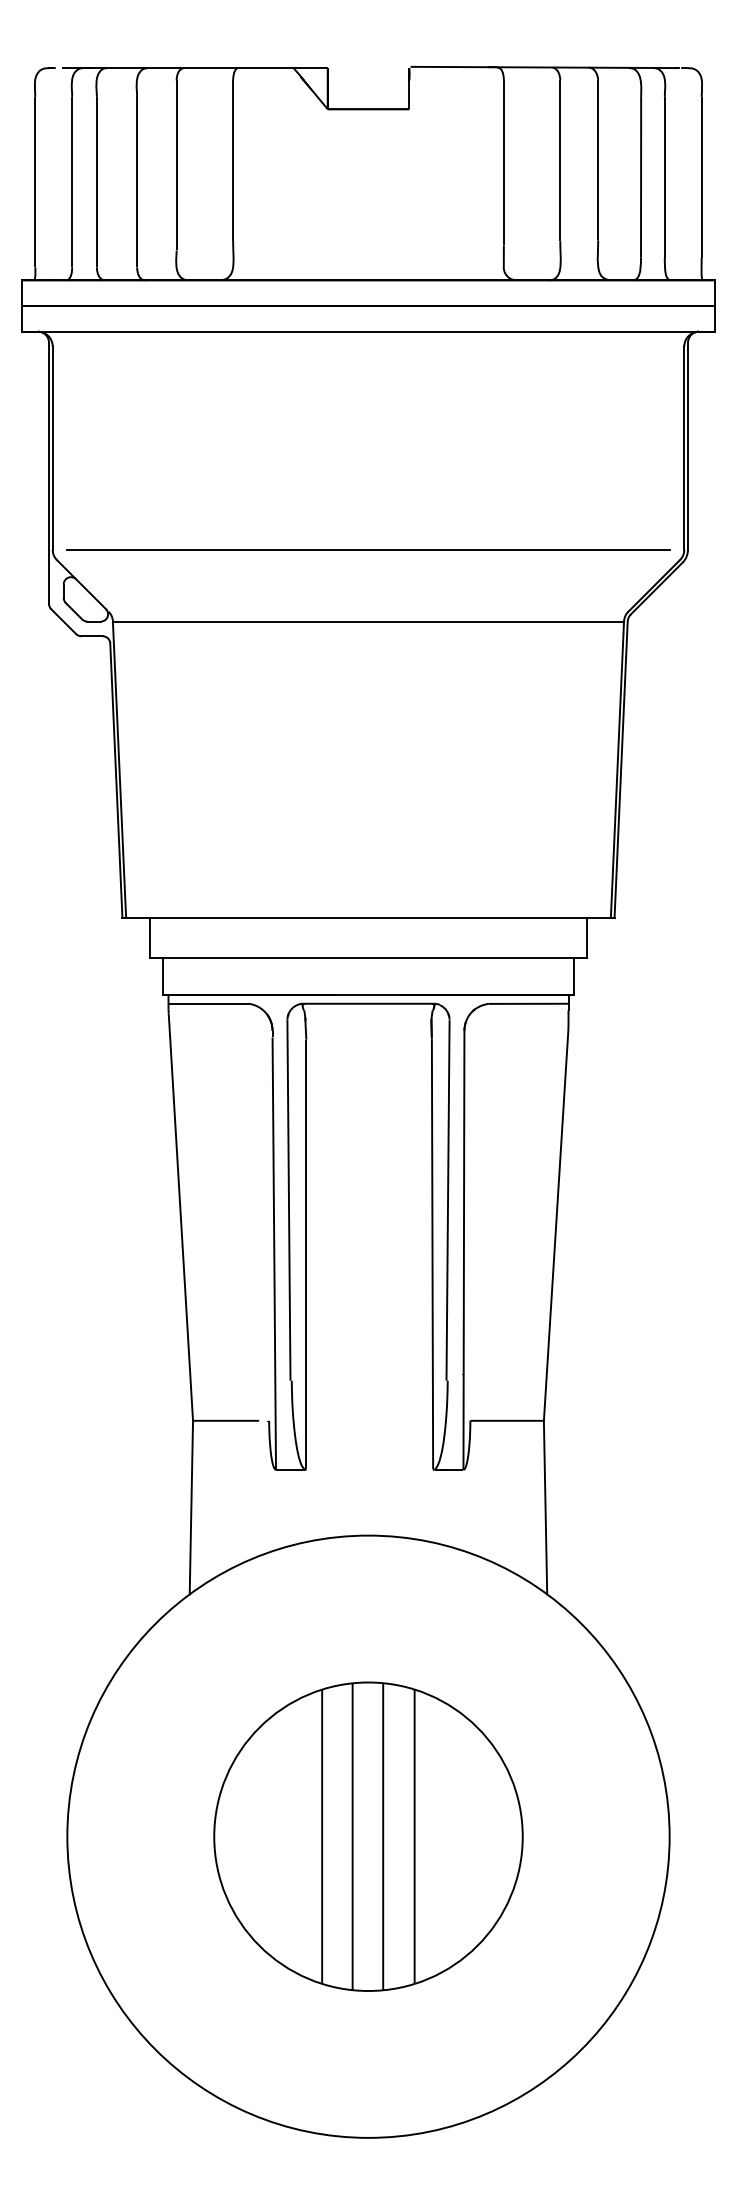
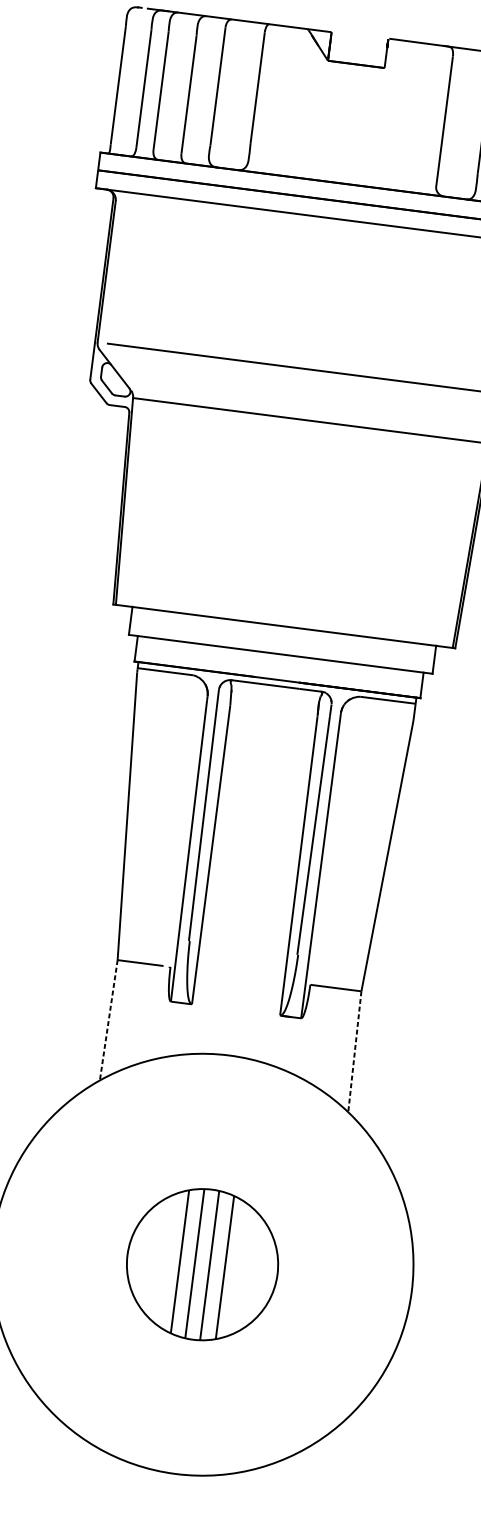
line: (191, 1507) -> (108, 1020), solid -> dashed
line: (545, 1507) -> (354, 1051), solid -> dashed
part: (368, 1836) -> (202, 1264), size x0.7

